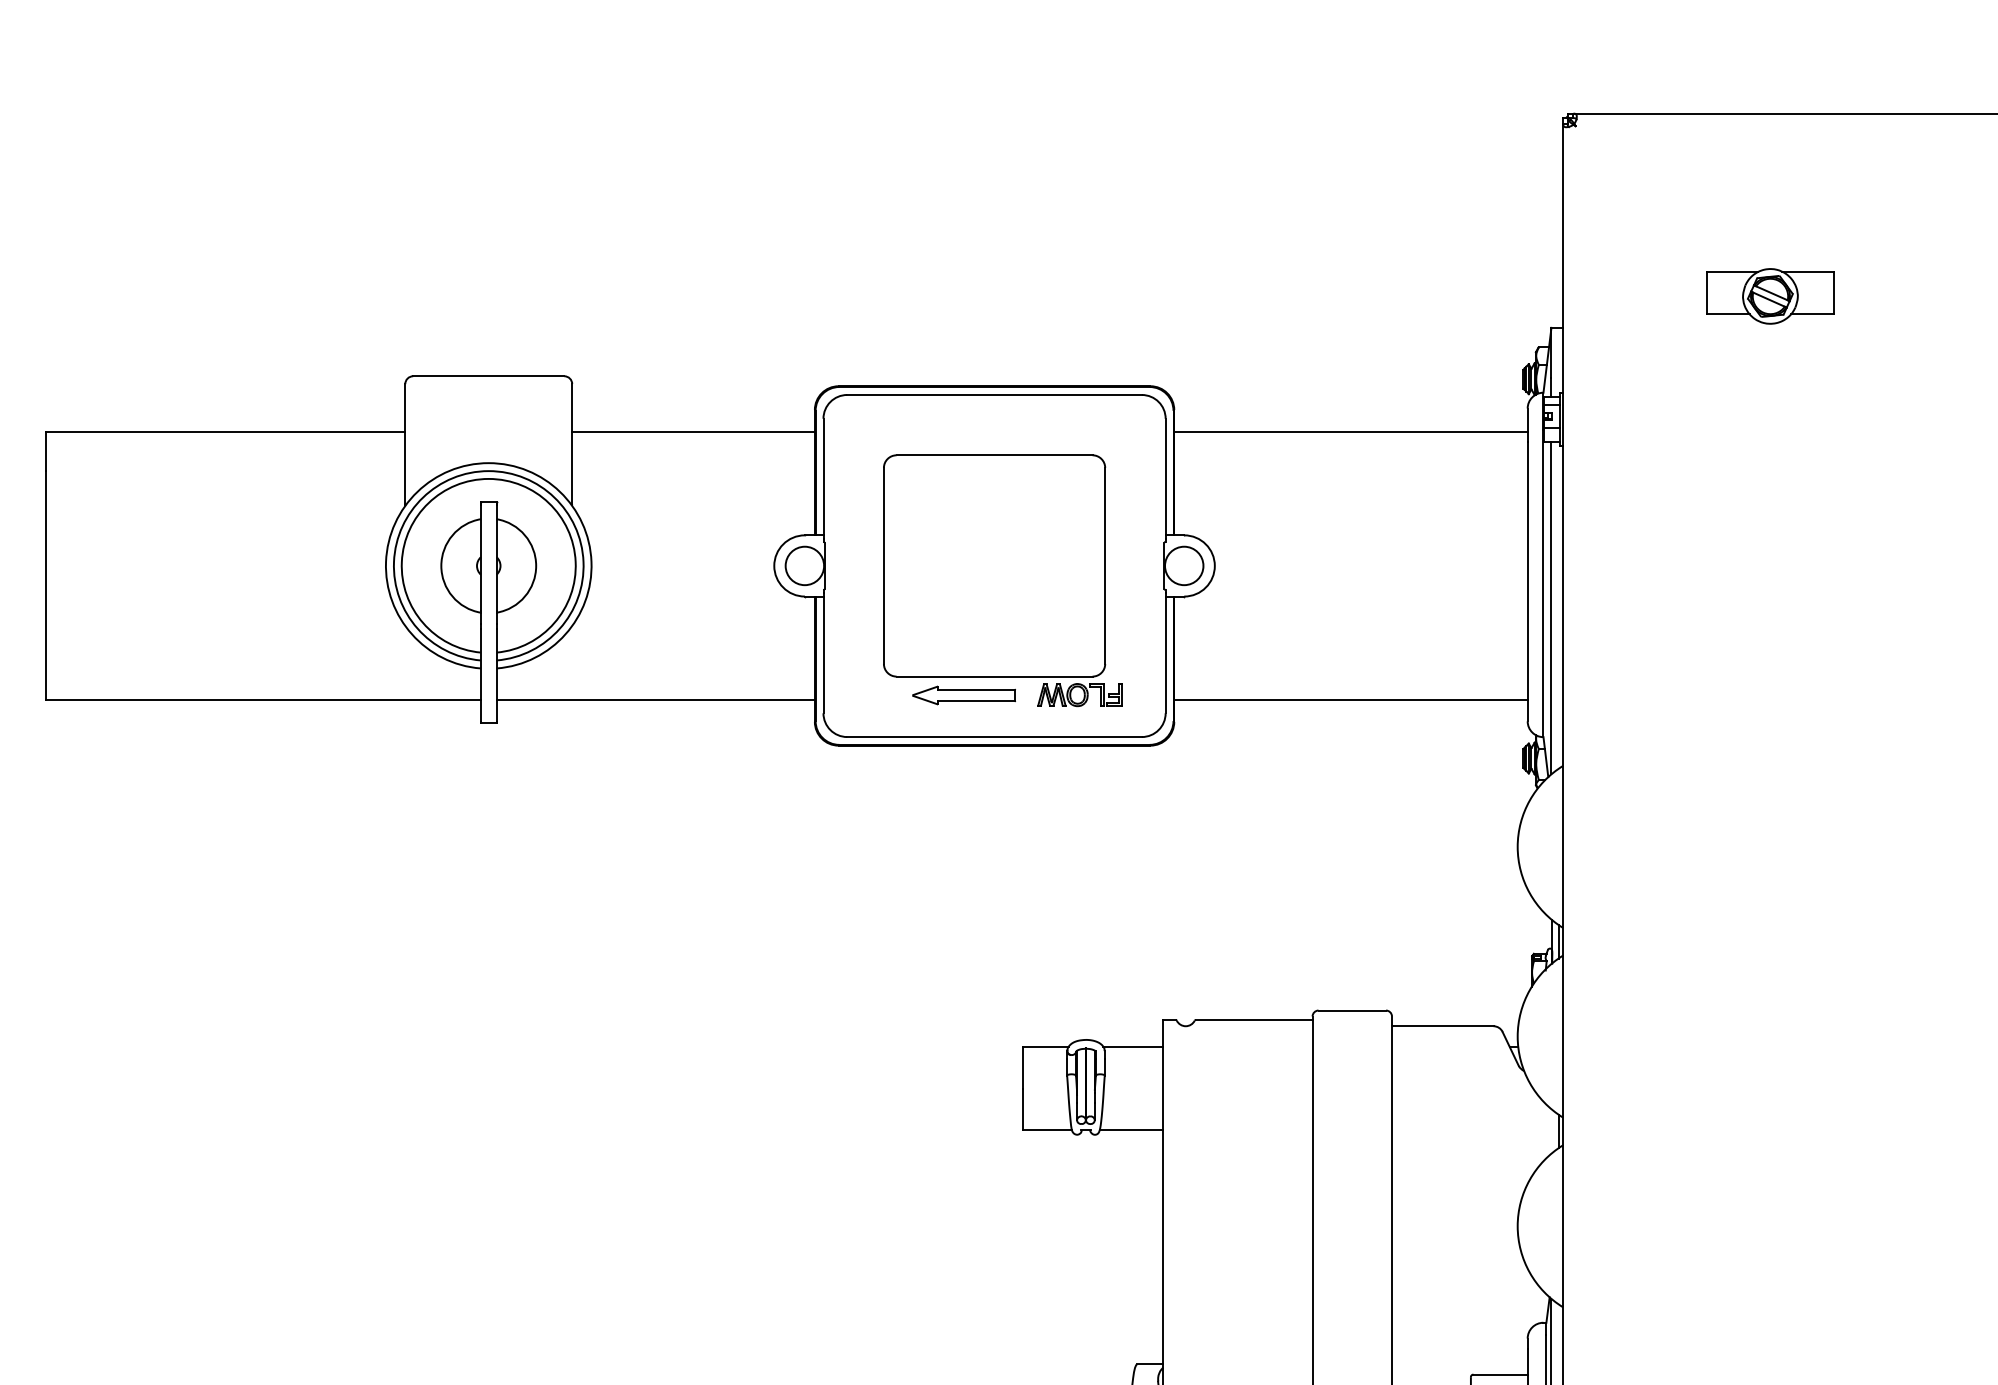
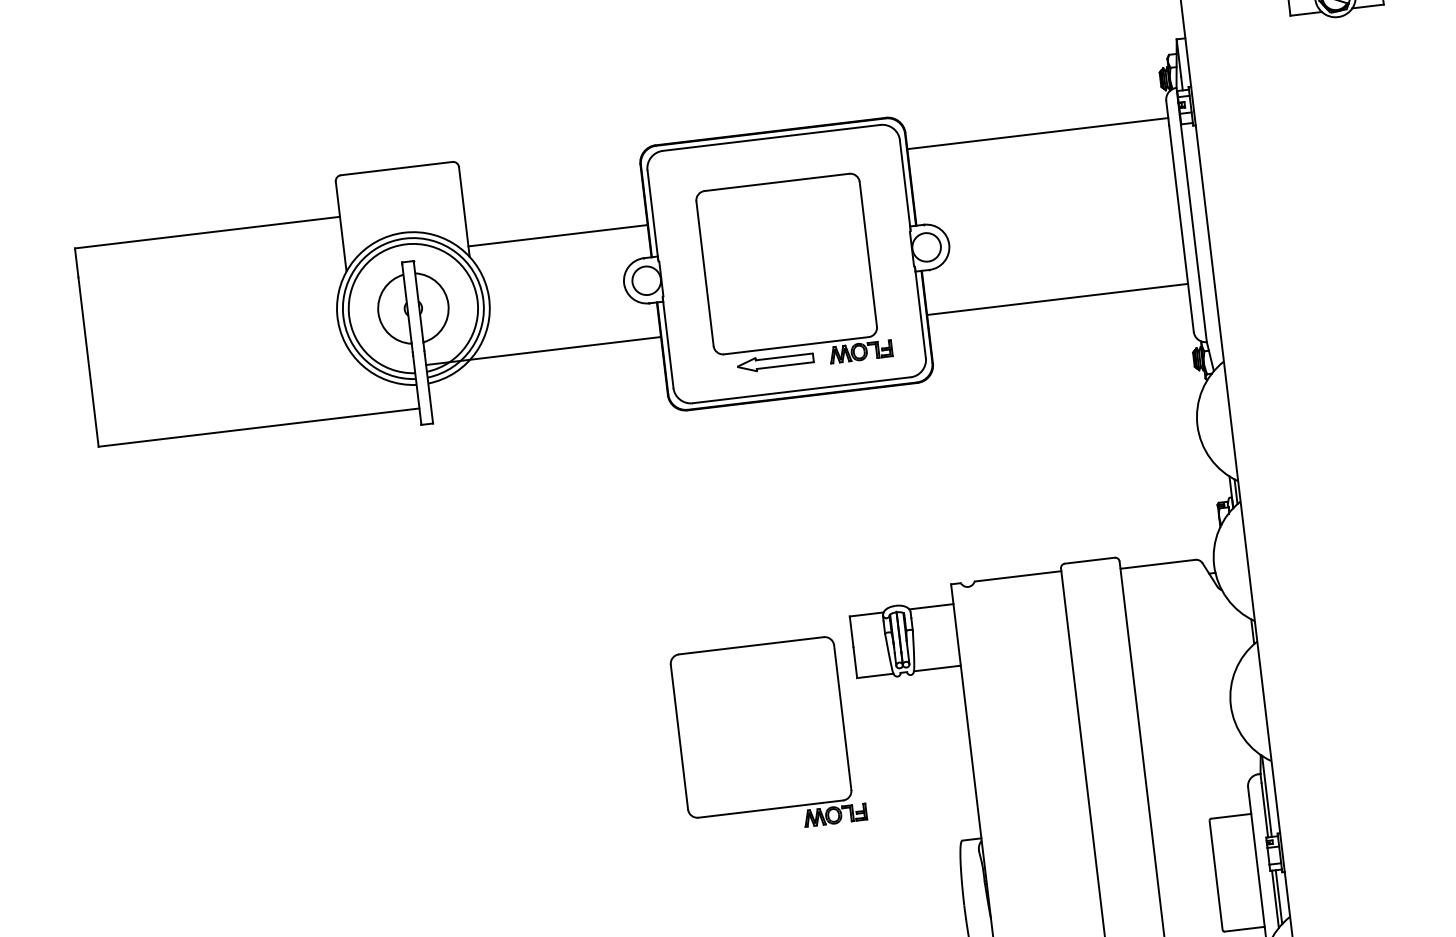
line: (693, 431) -> (557, 235), moved
line: (1551, 608) -> (1201, 246), removed
line: (655, 700) -> (543, 351), moved
line: (1350, 700) -> (1057, 299), moved
part: (894, 1195) -> (768, 737), added

